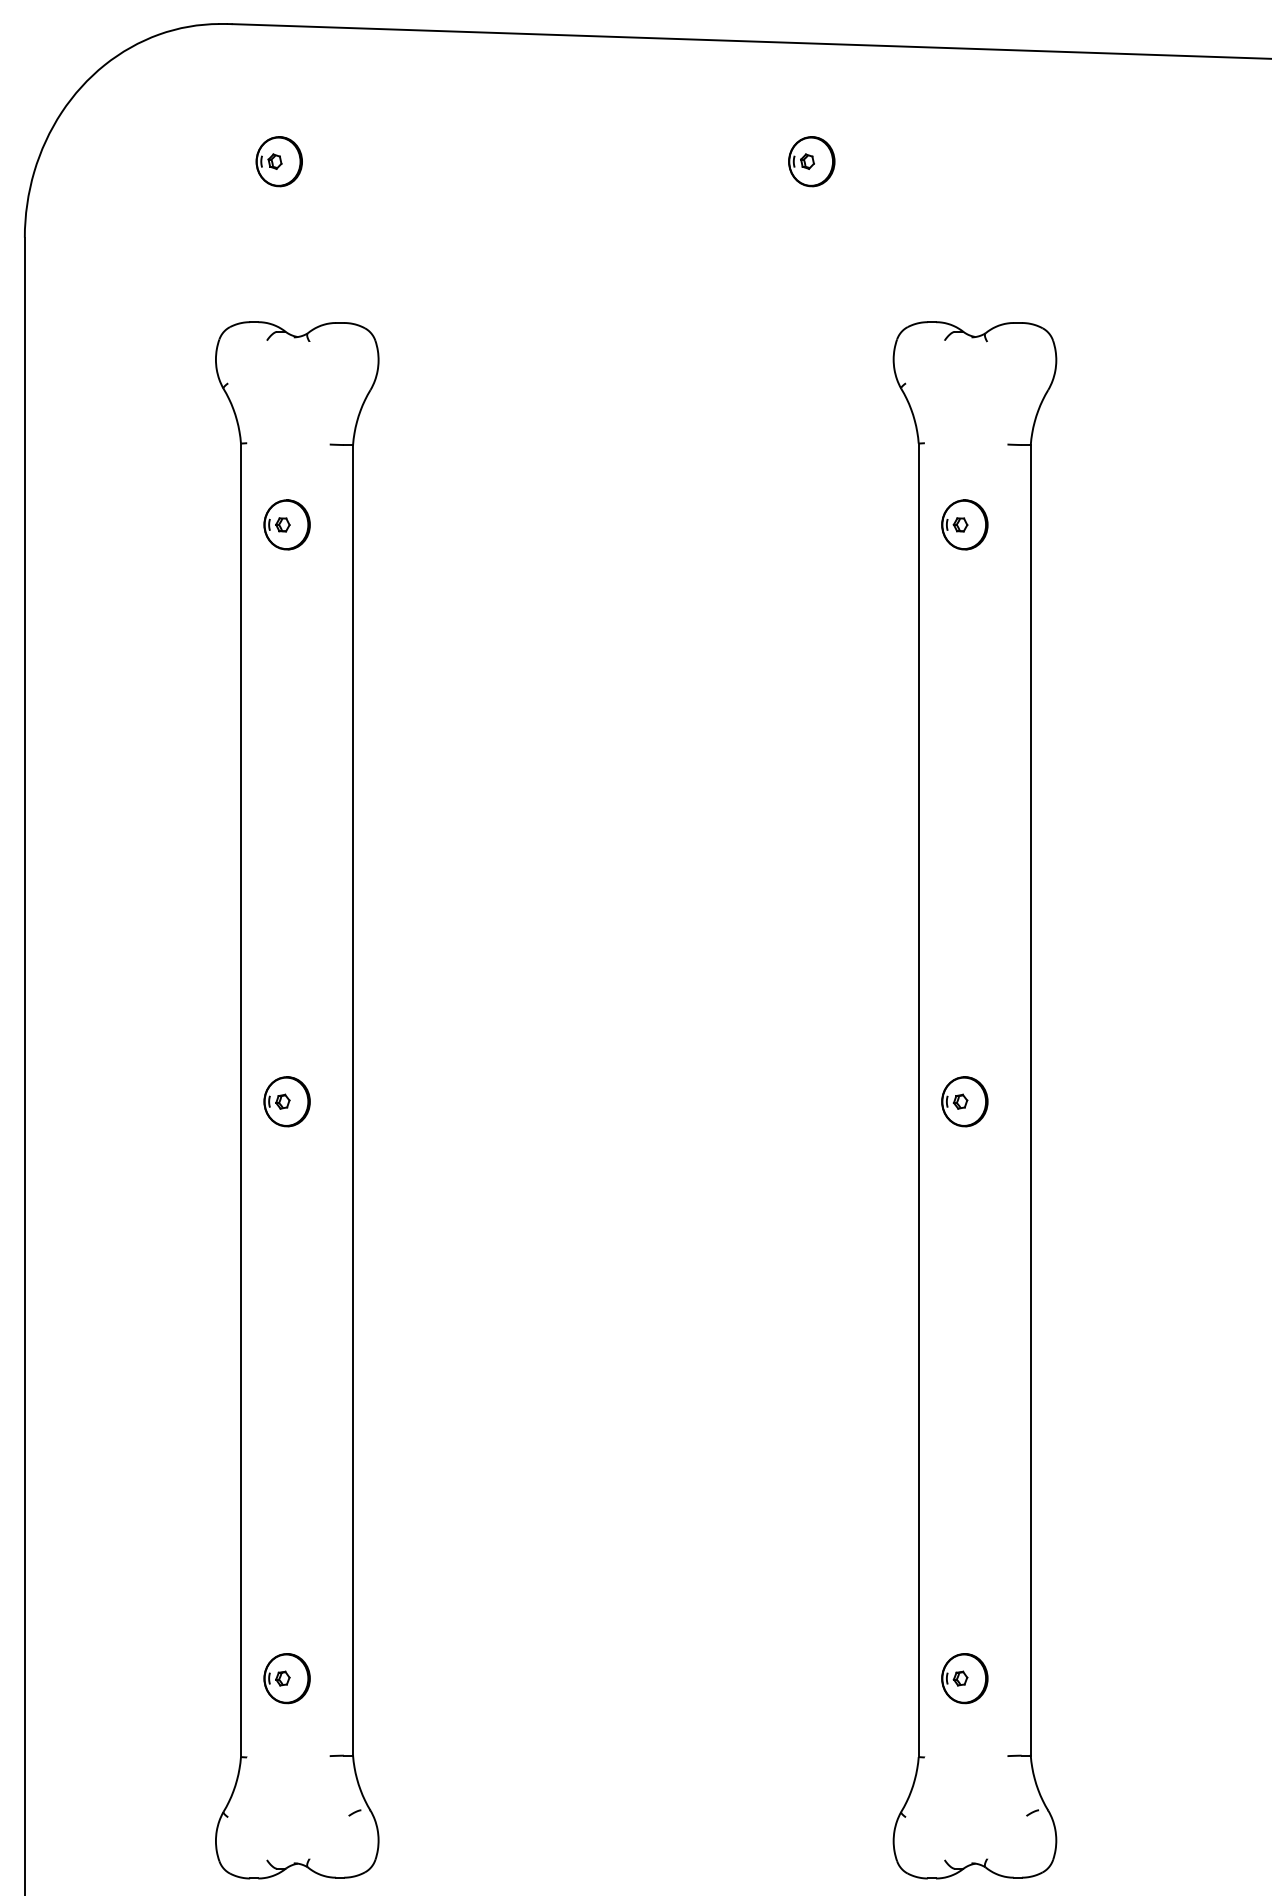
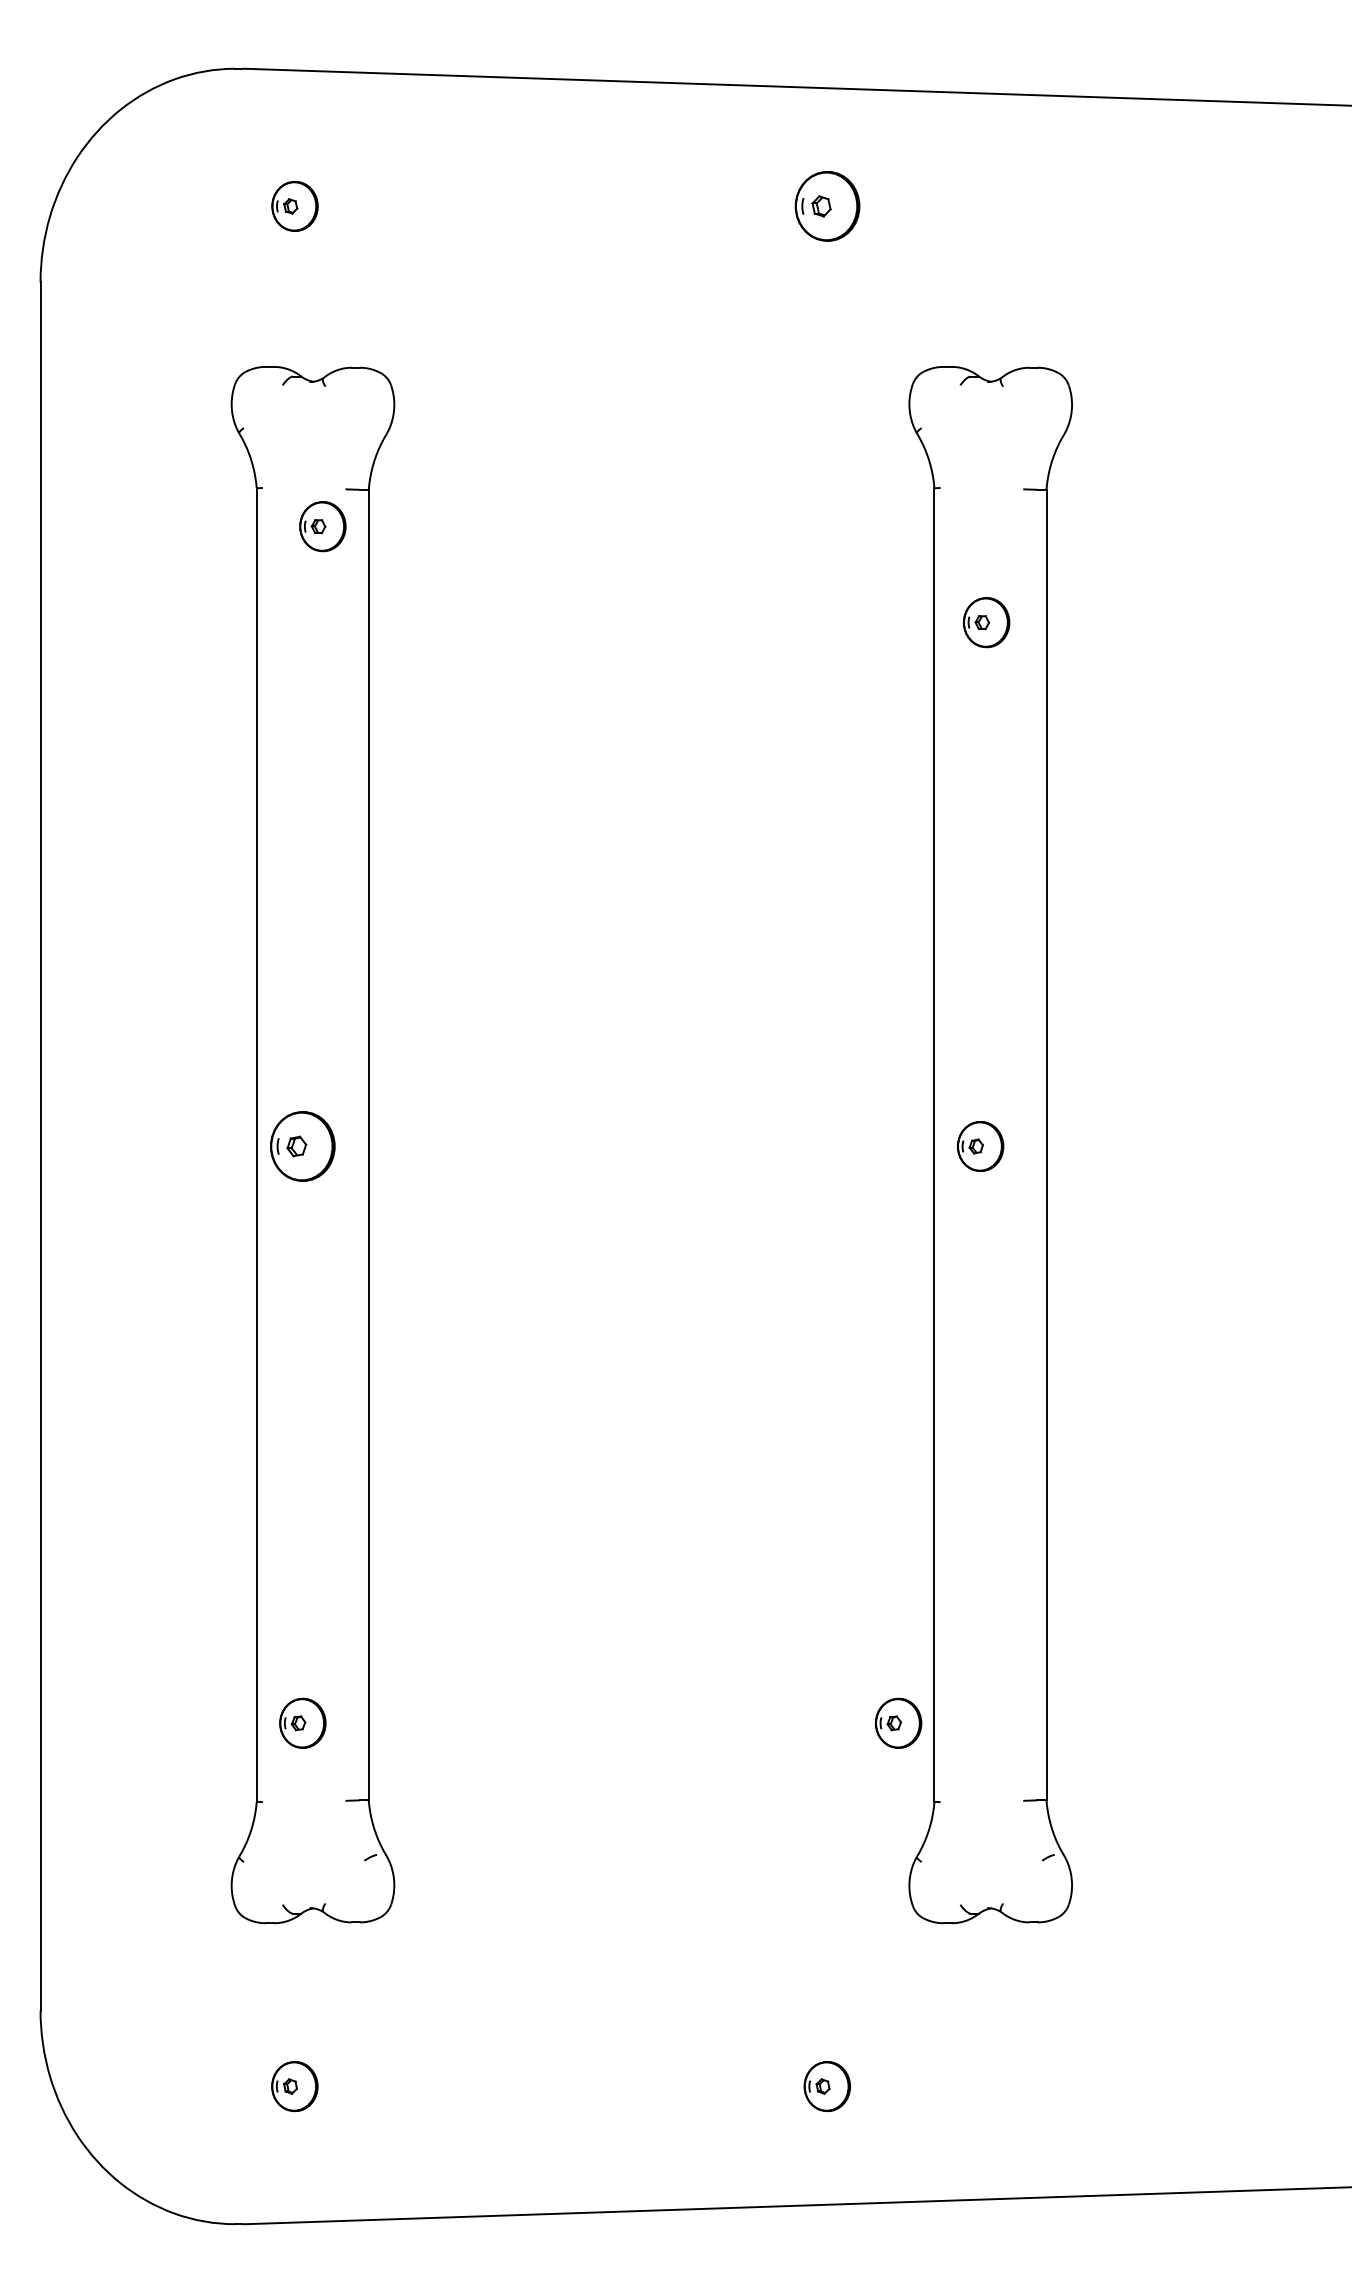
part: (811, 161) -> (827, 206), size x1.4
part: (286, 524) -> (322, 526), moved
part: (964, 524) -> (986, 622), moved
part: (286, 1101) -> (302, 1146), size x1.4
part: (964, 1677) -> (898, 1722), moved

